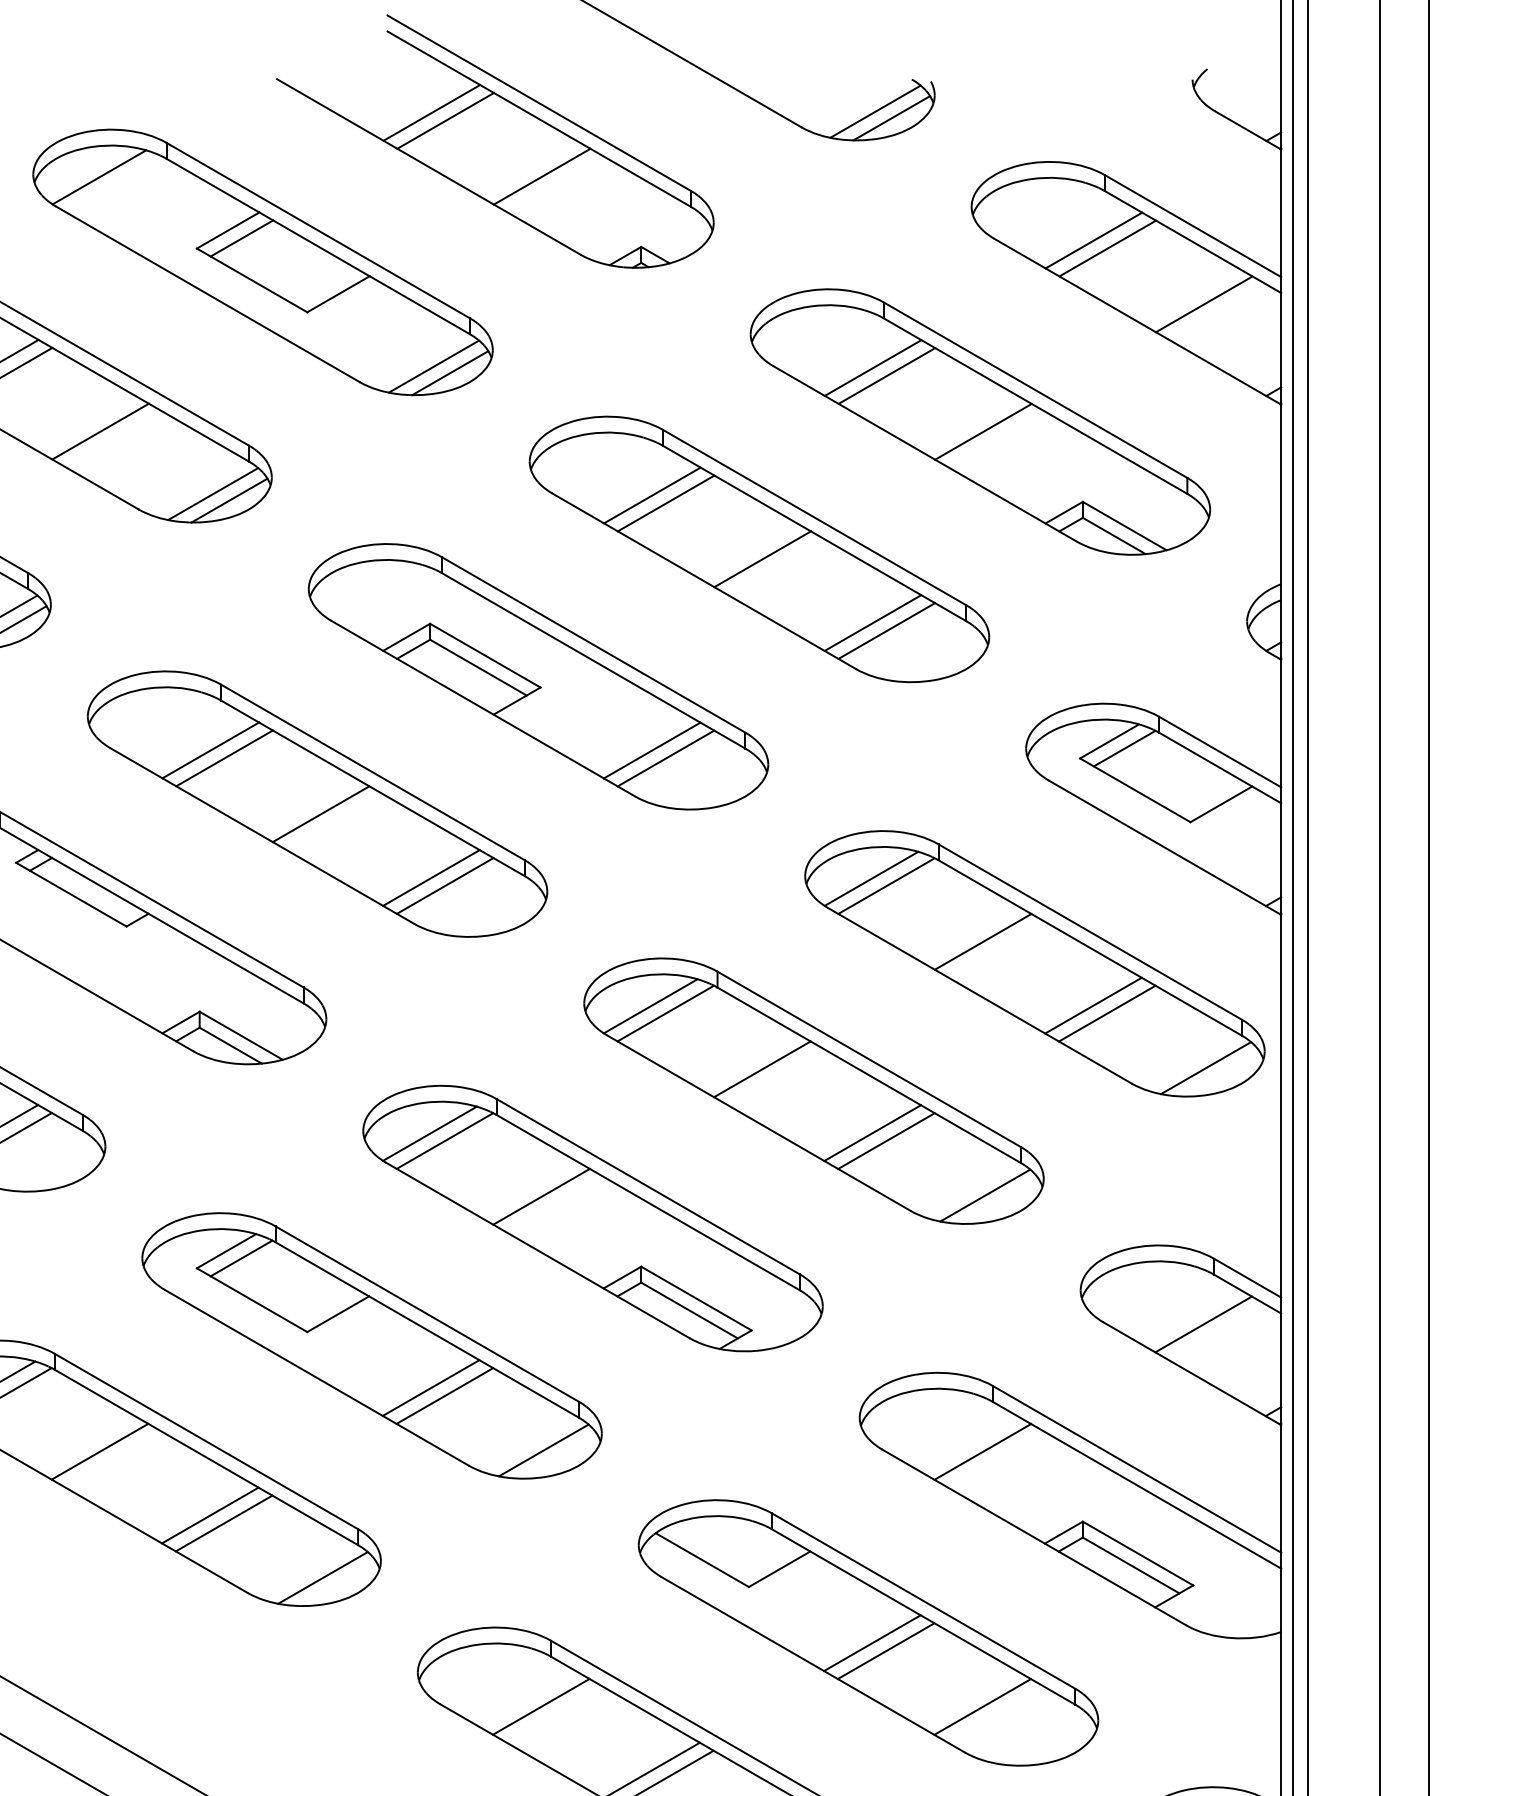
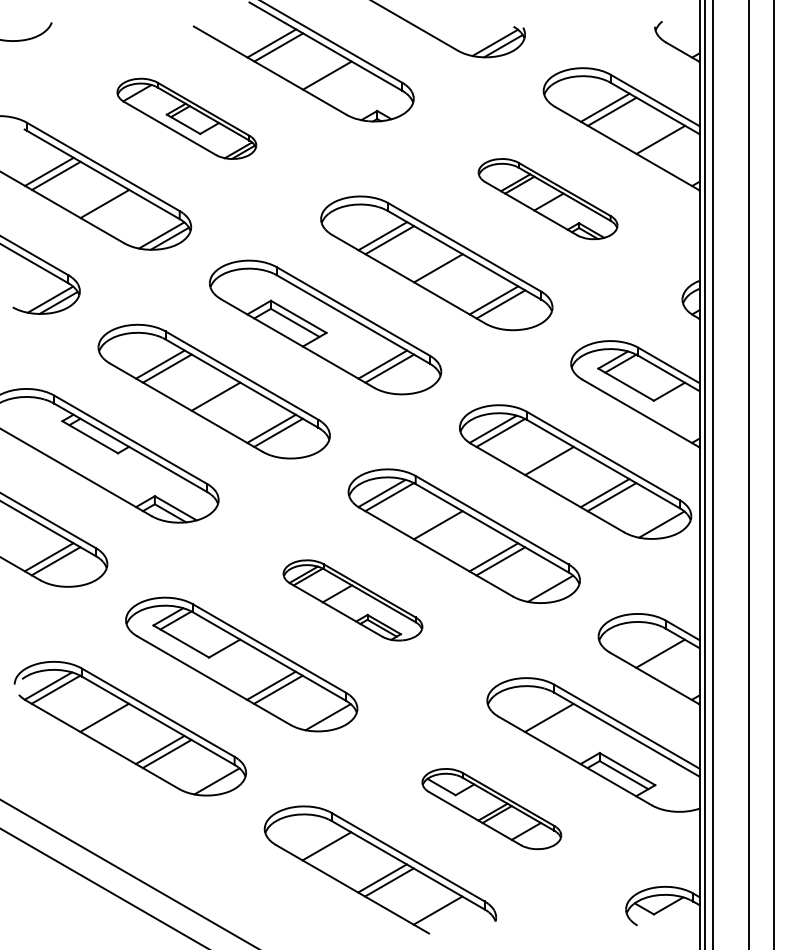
part: (262, 261) -> (186, 118), size x0.6
part: (979, 420) -> (547, 198), size x0.6
part: (592, 1218) -> (352, 600), size x0.6
part: (868, 1631) -> (491, 808), size x0.6

